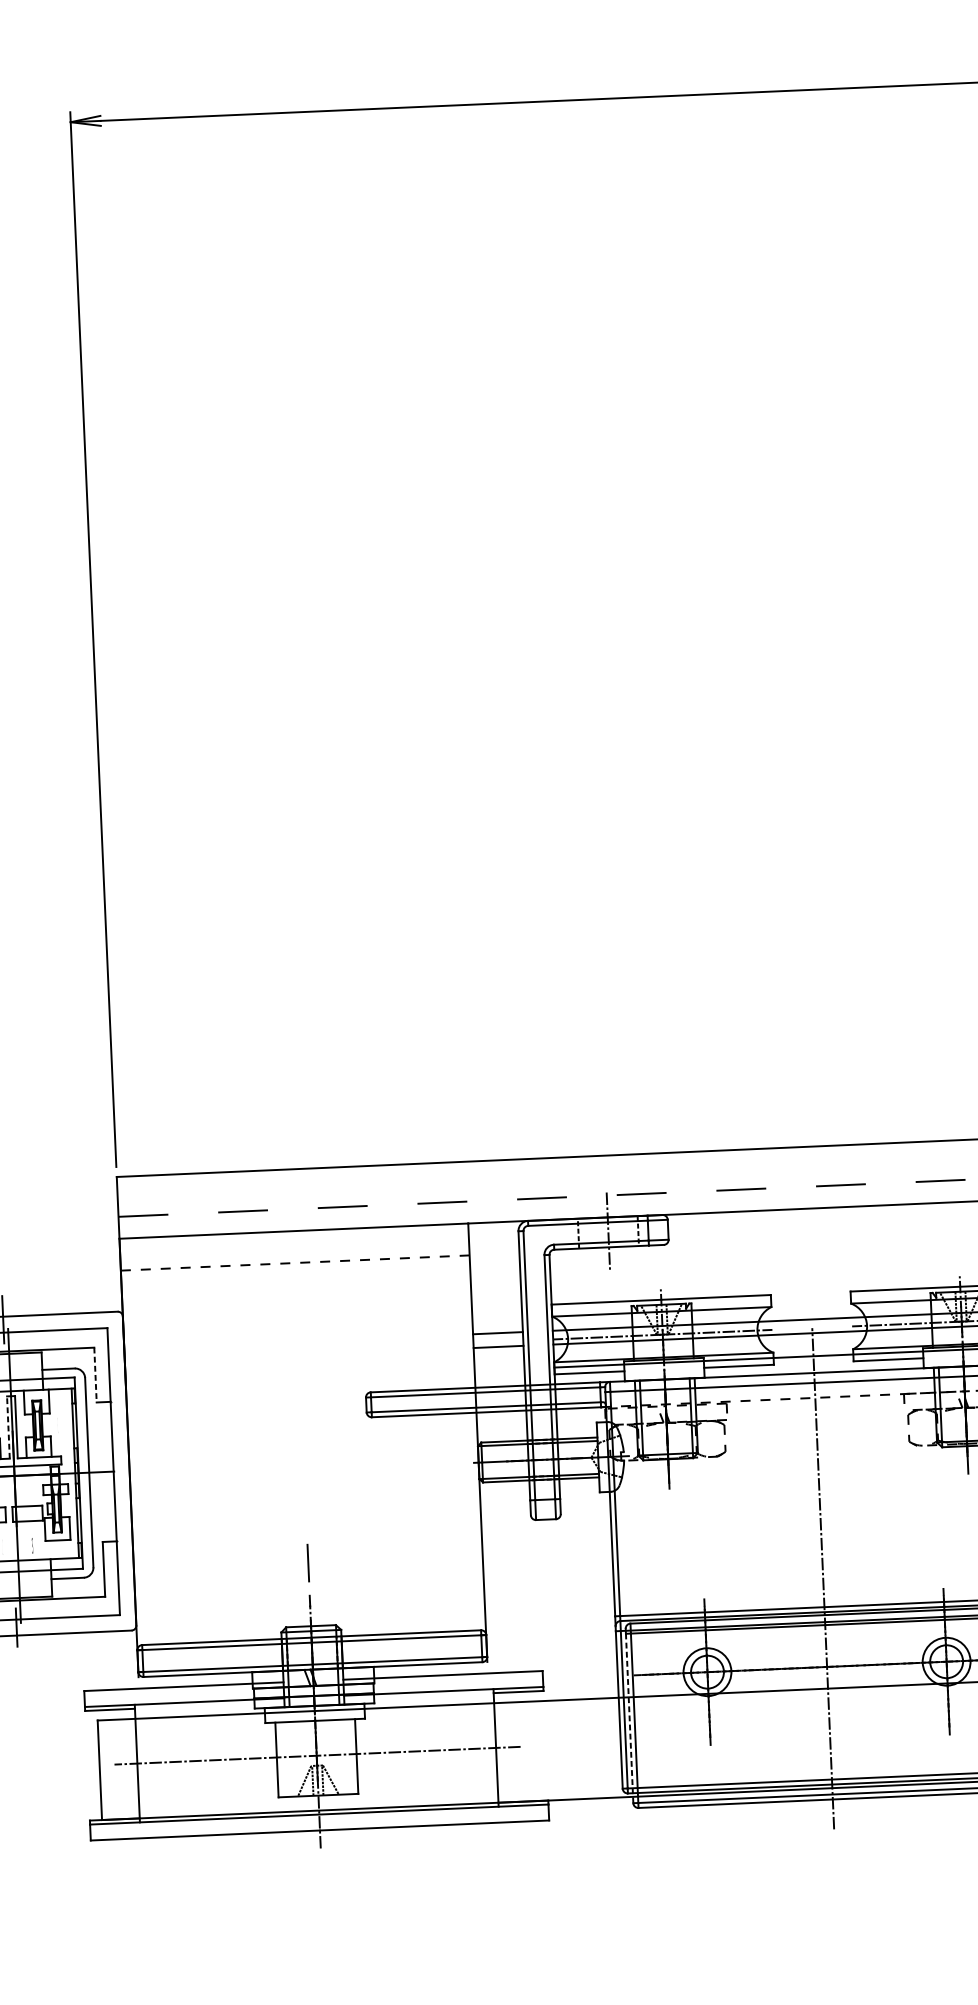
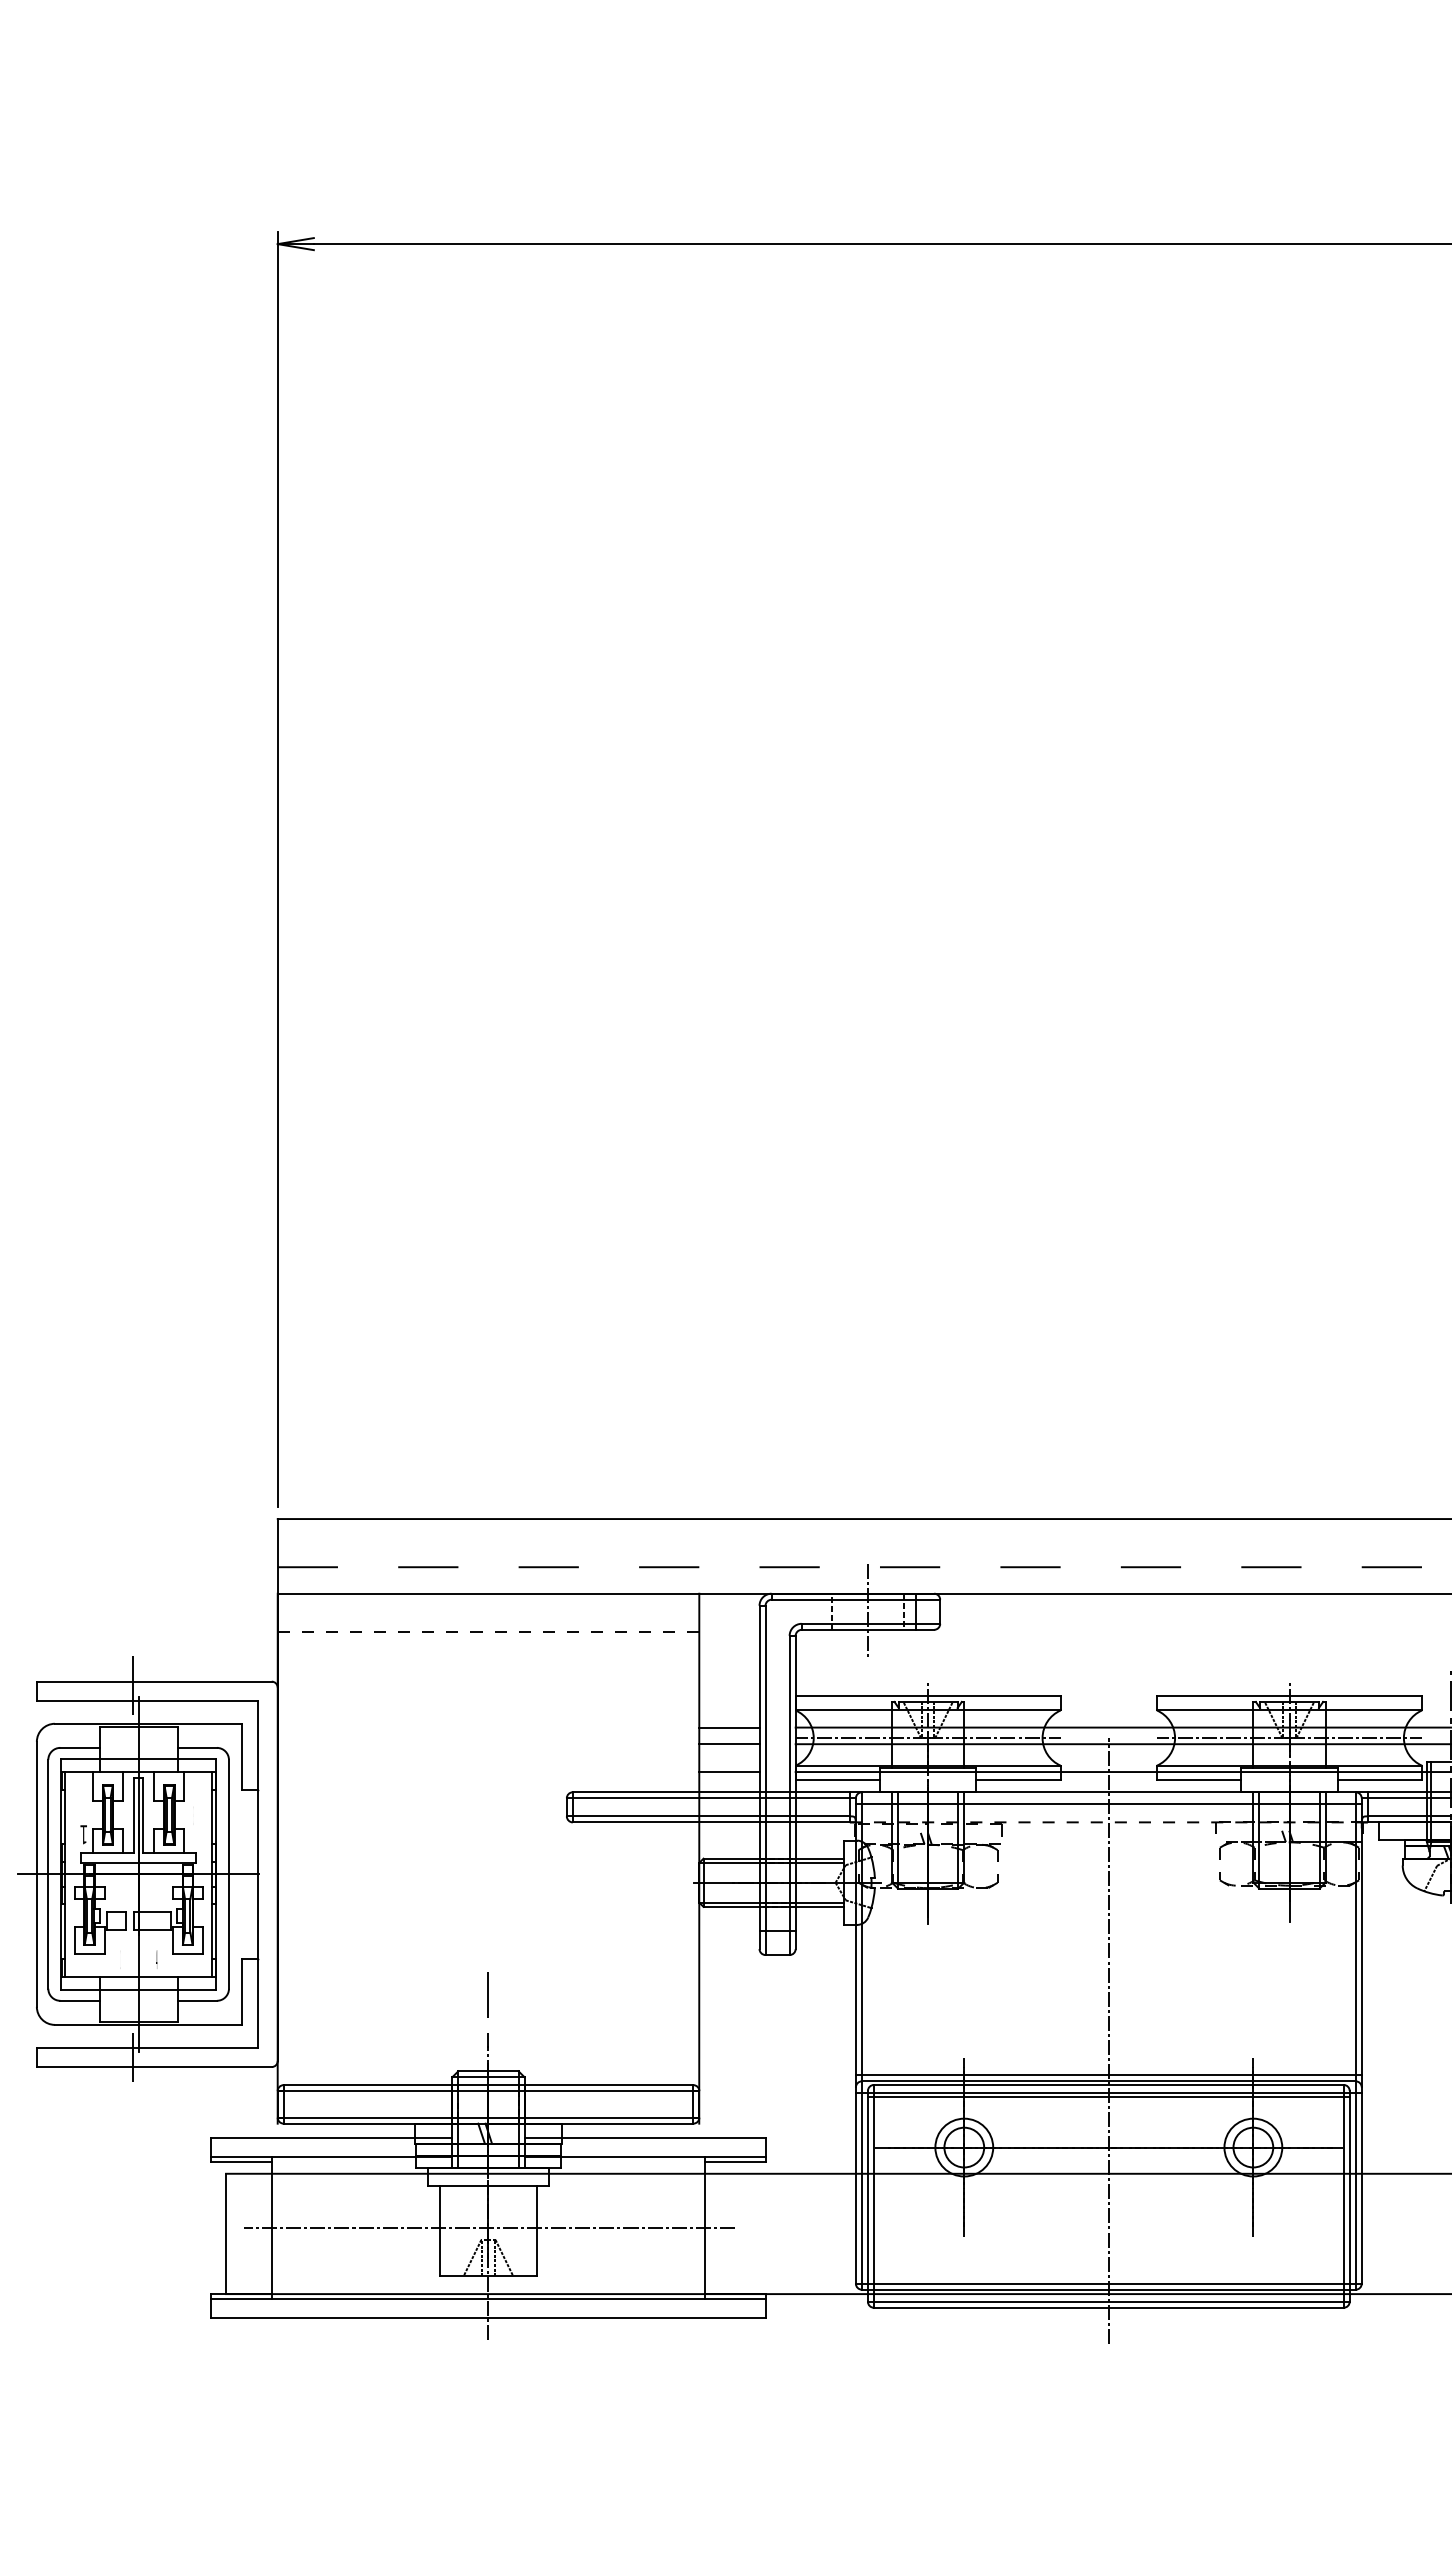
line: (499, 1370) -> (729, 1772), added
line: (95, 1375) -> (241, 1757), dashed -> solid
line: (8, 1427) -> (133, 1815), dashed -> solid
text: (32, 1545) -> (156, 1959), ３ -> ４
line: (629, 1717) -> (867, 2198), dashed -> solid

